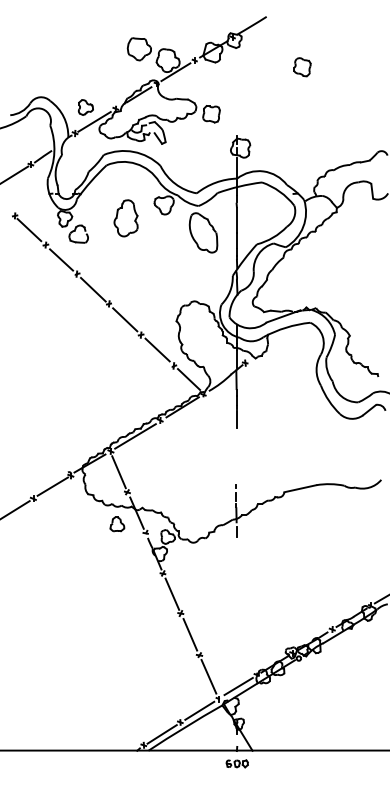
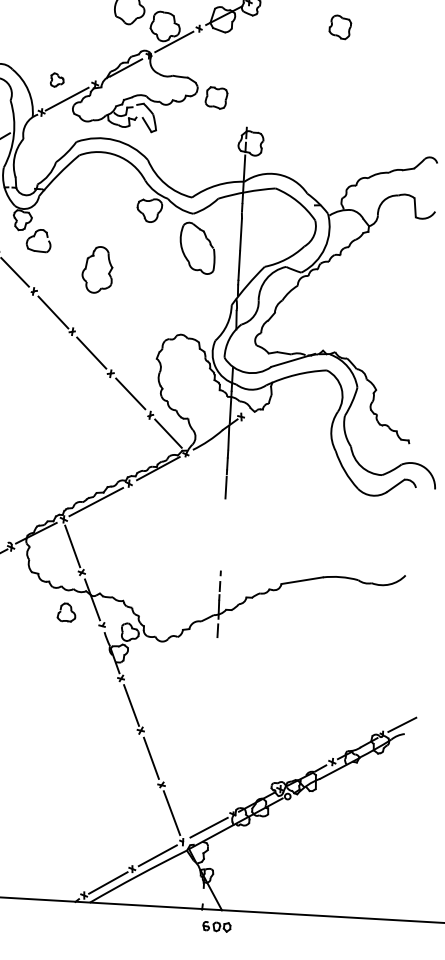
part: (302, 67) -> (340, 27), moved
part: (85, 107) -> (56, 80), size x0.7
part: (125, 218) -> (96, 270), moved
part: (236, 763) -> (215, 926), moved

